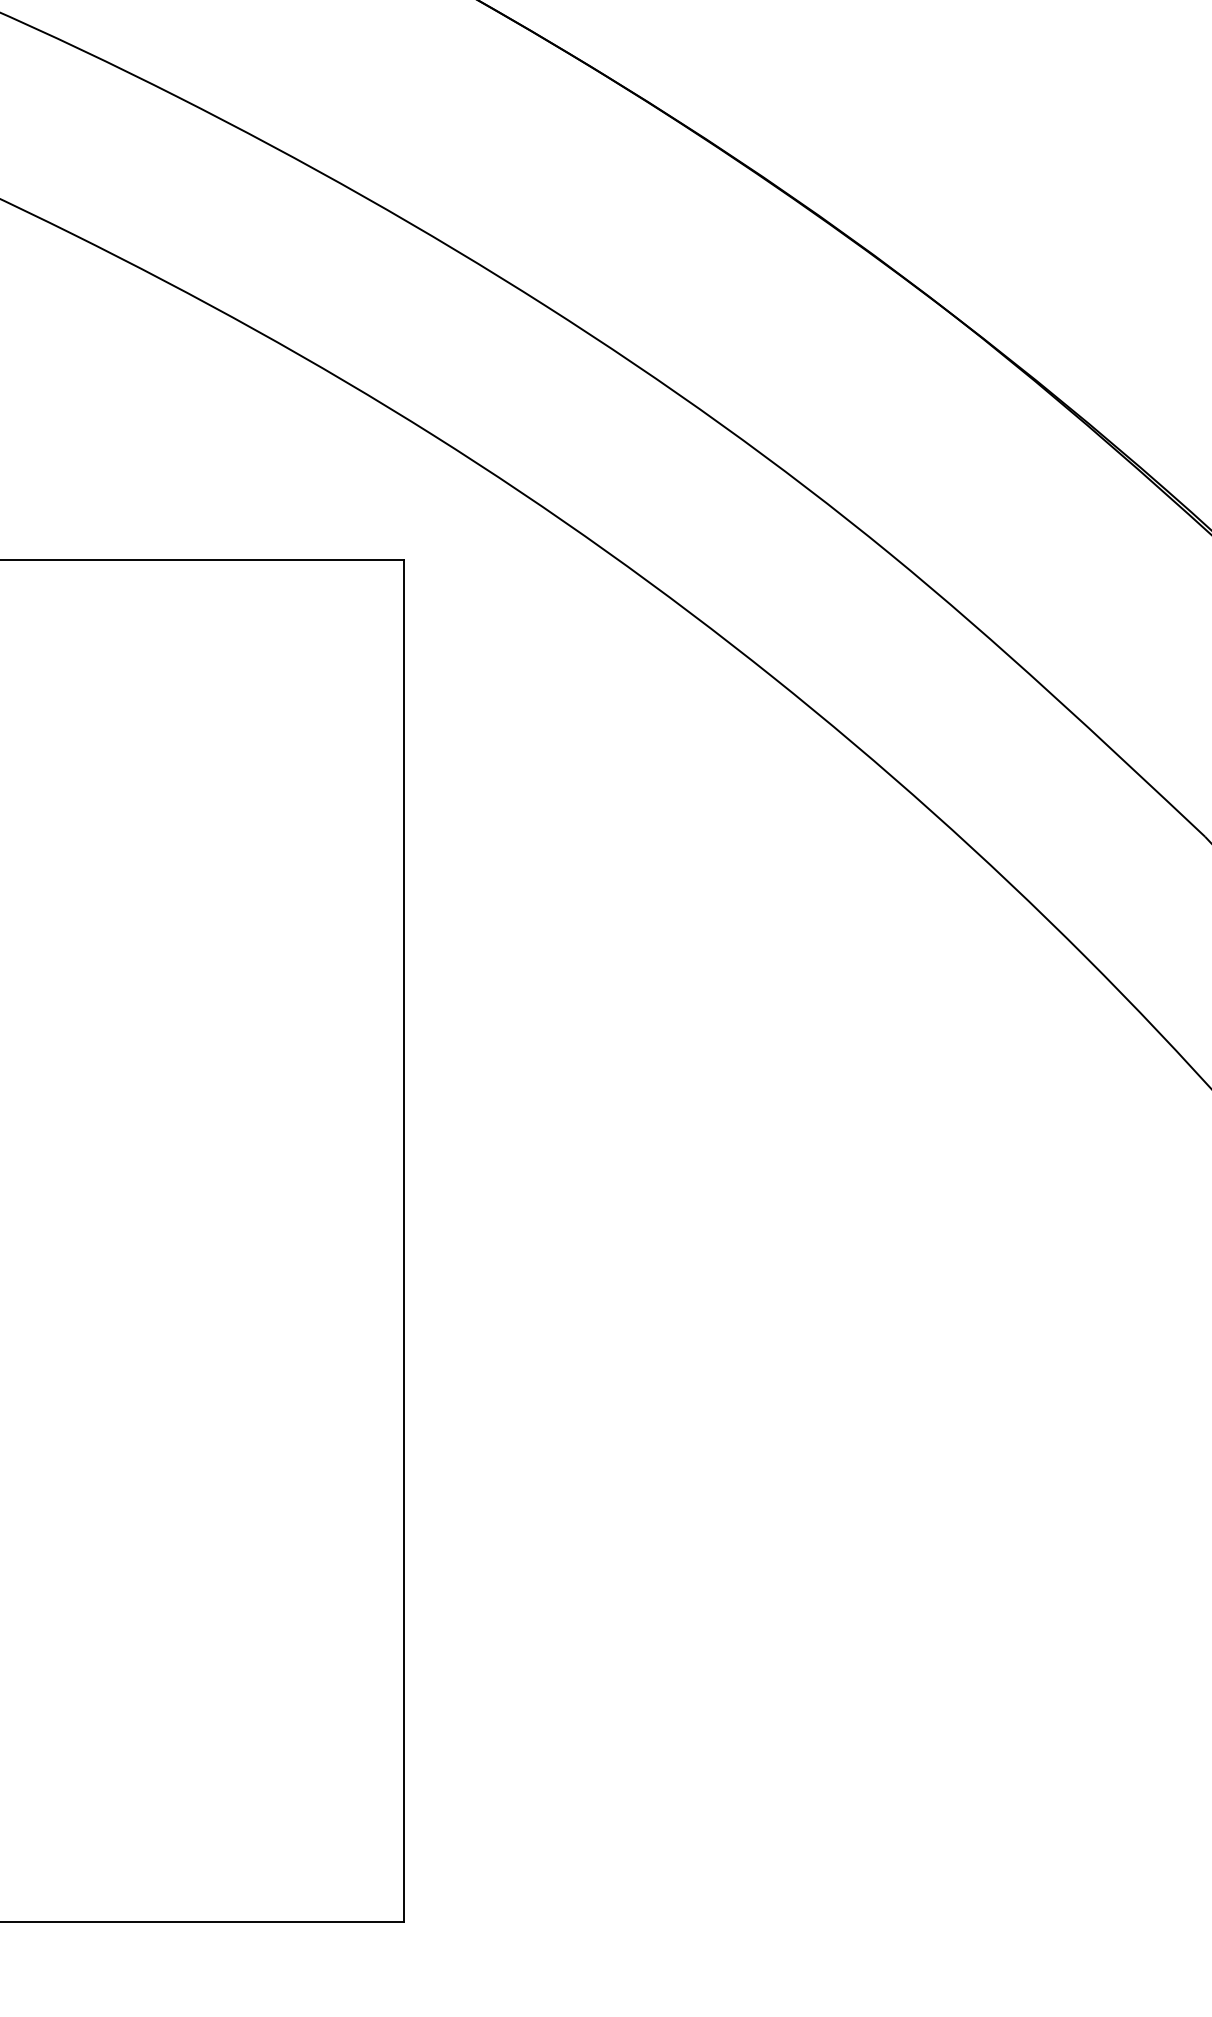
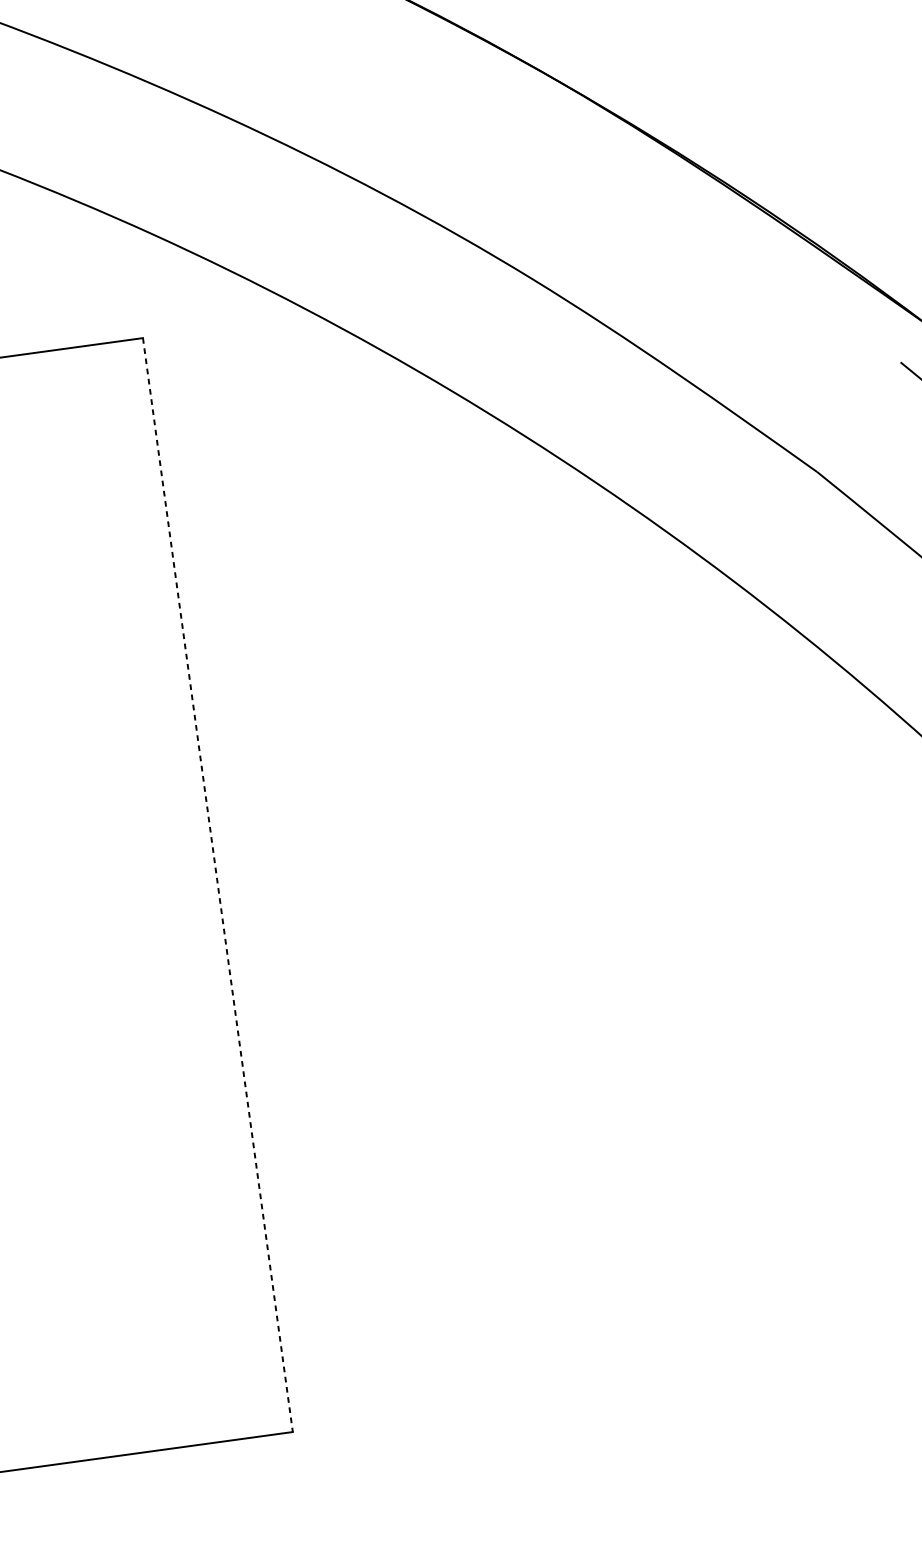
line: (403, 1240) -> (217, 884), solid -> dashed

